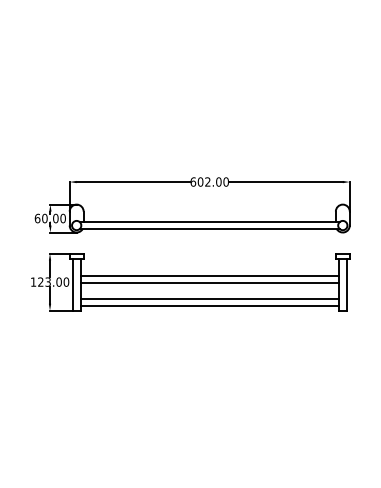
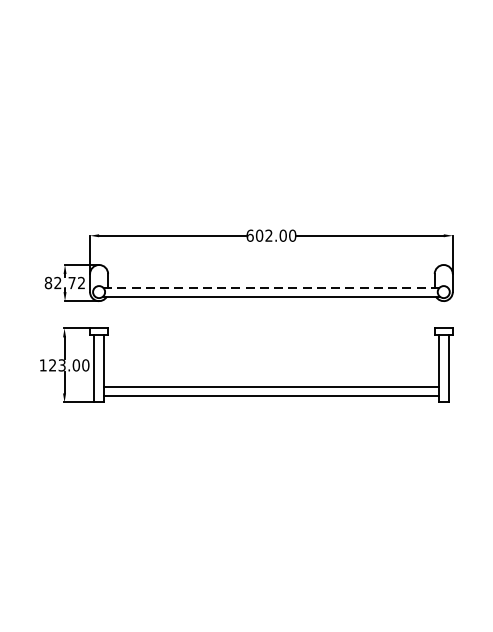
text: (49, 218) -> (63, 282), 60.00 -> 82.72
line: (209, 222) -> (271, 288), solid -> dashed
line: (209, 275) -> (271, 356), removed
line: (209, 282) -> (271, 365), removed

